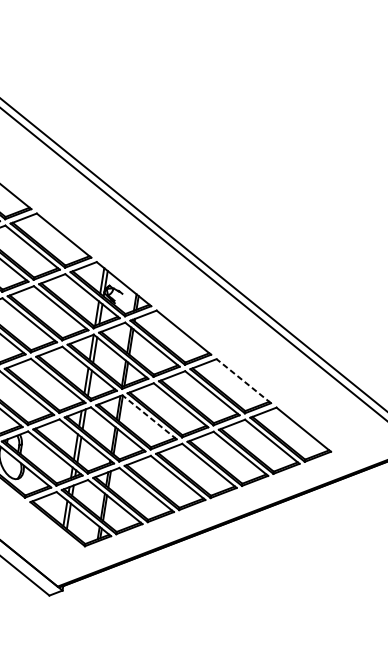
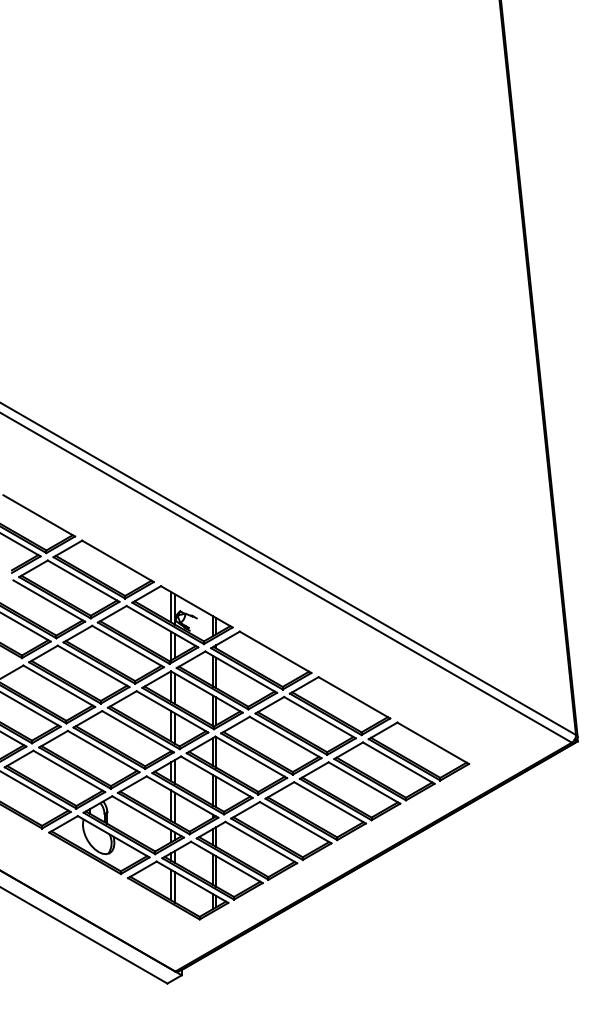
line: (243, 380) -> (353, 697), dashed -> solid
line: (148, 417) -> (250, 757), dashed -> solid

